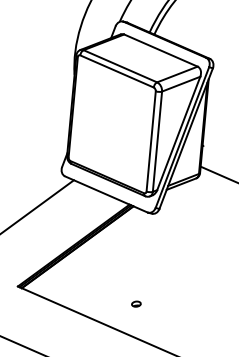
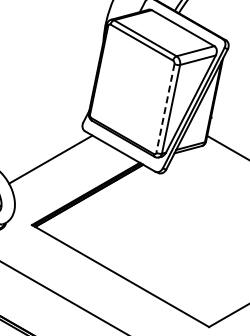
line: (151, 141) -> (165, 108), solid -> dashed
part: (135, 304) -> (135, 252), removed

